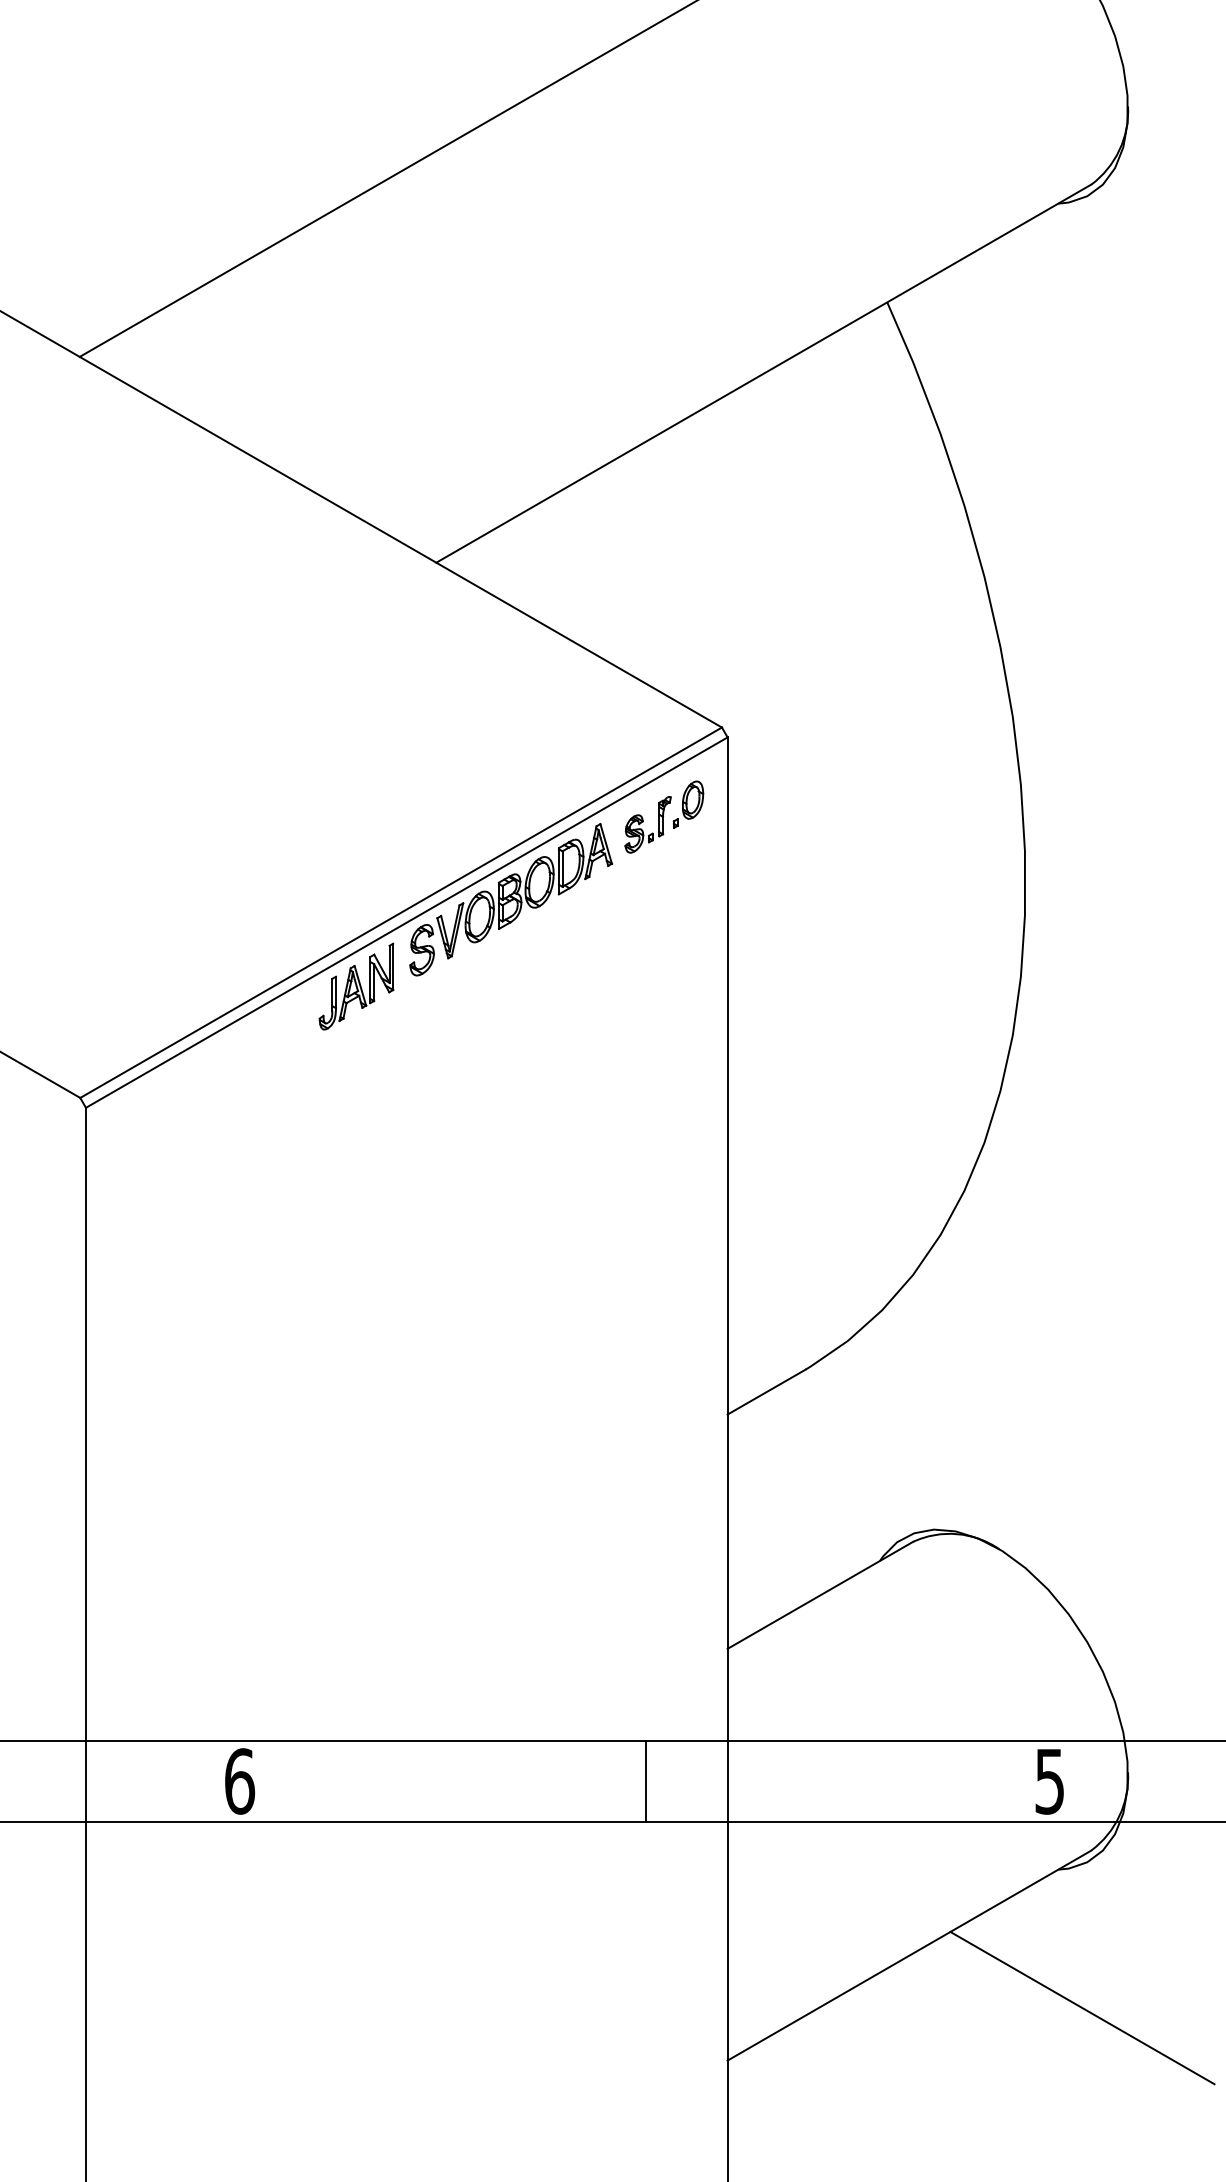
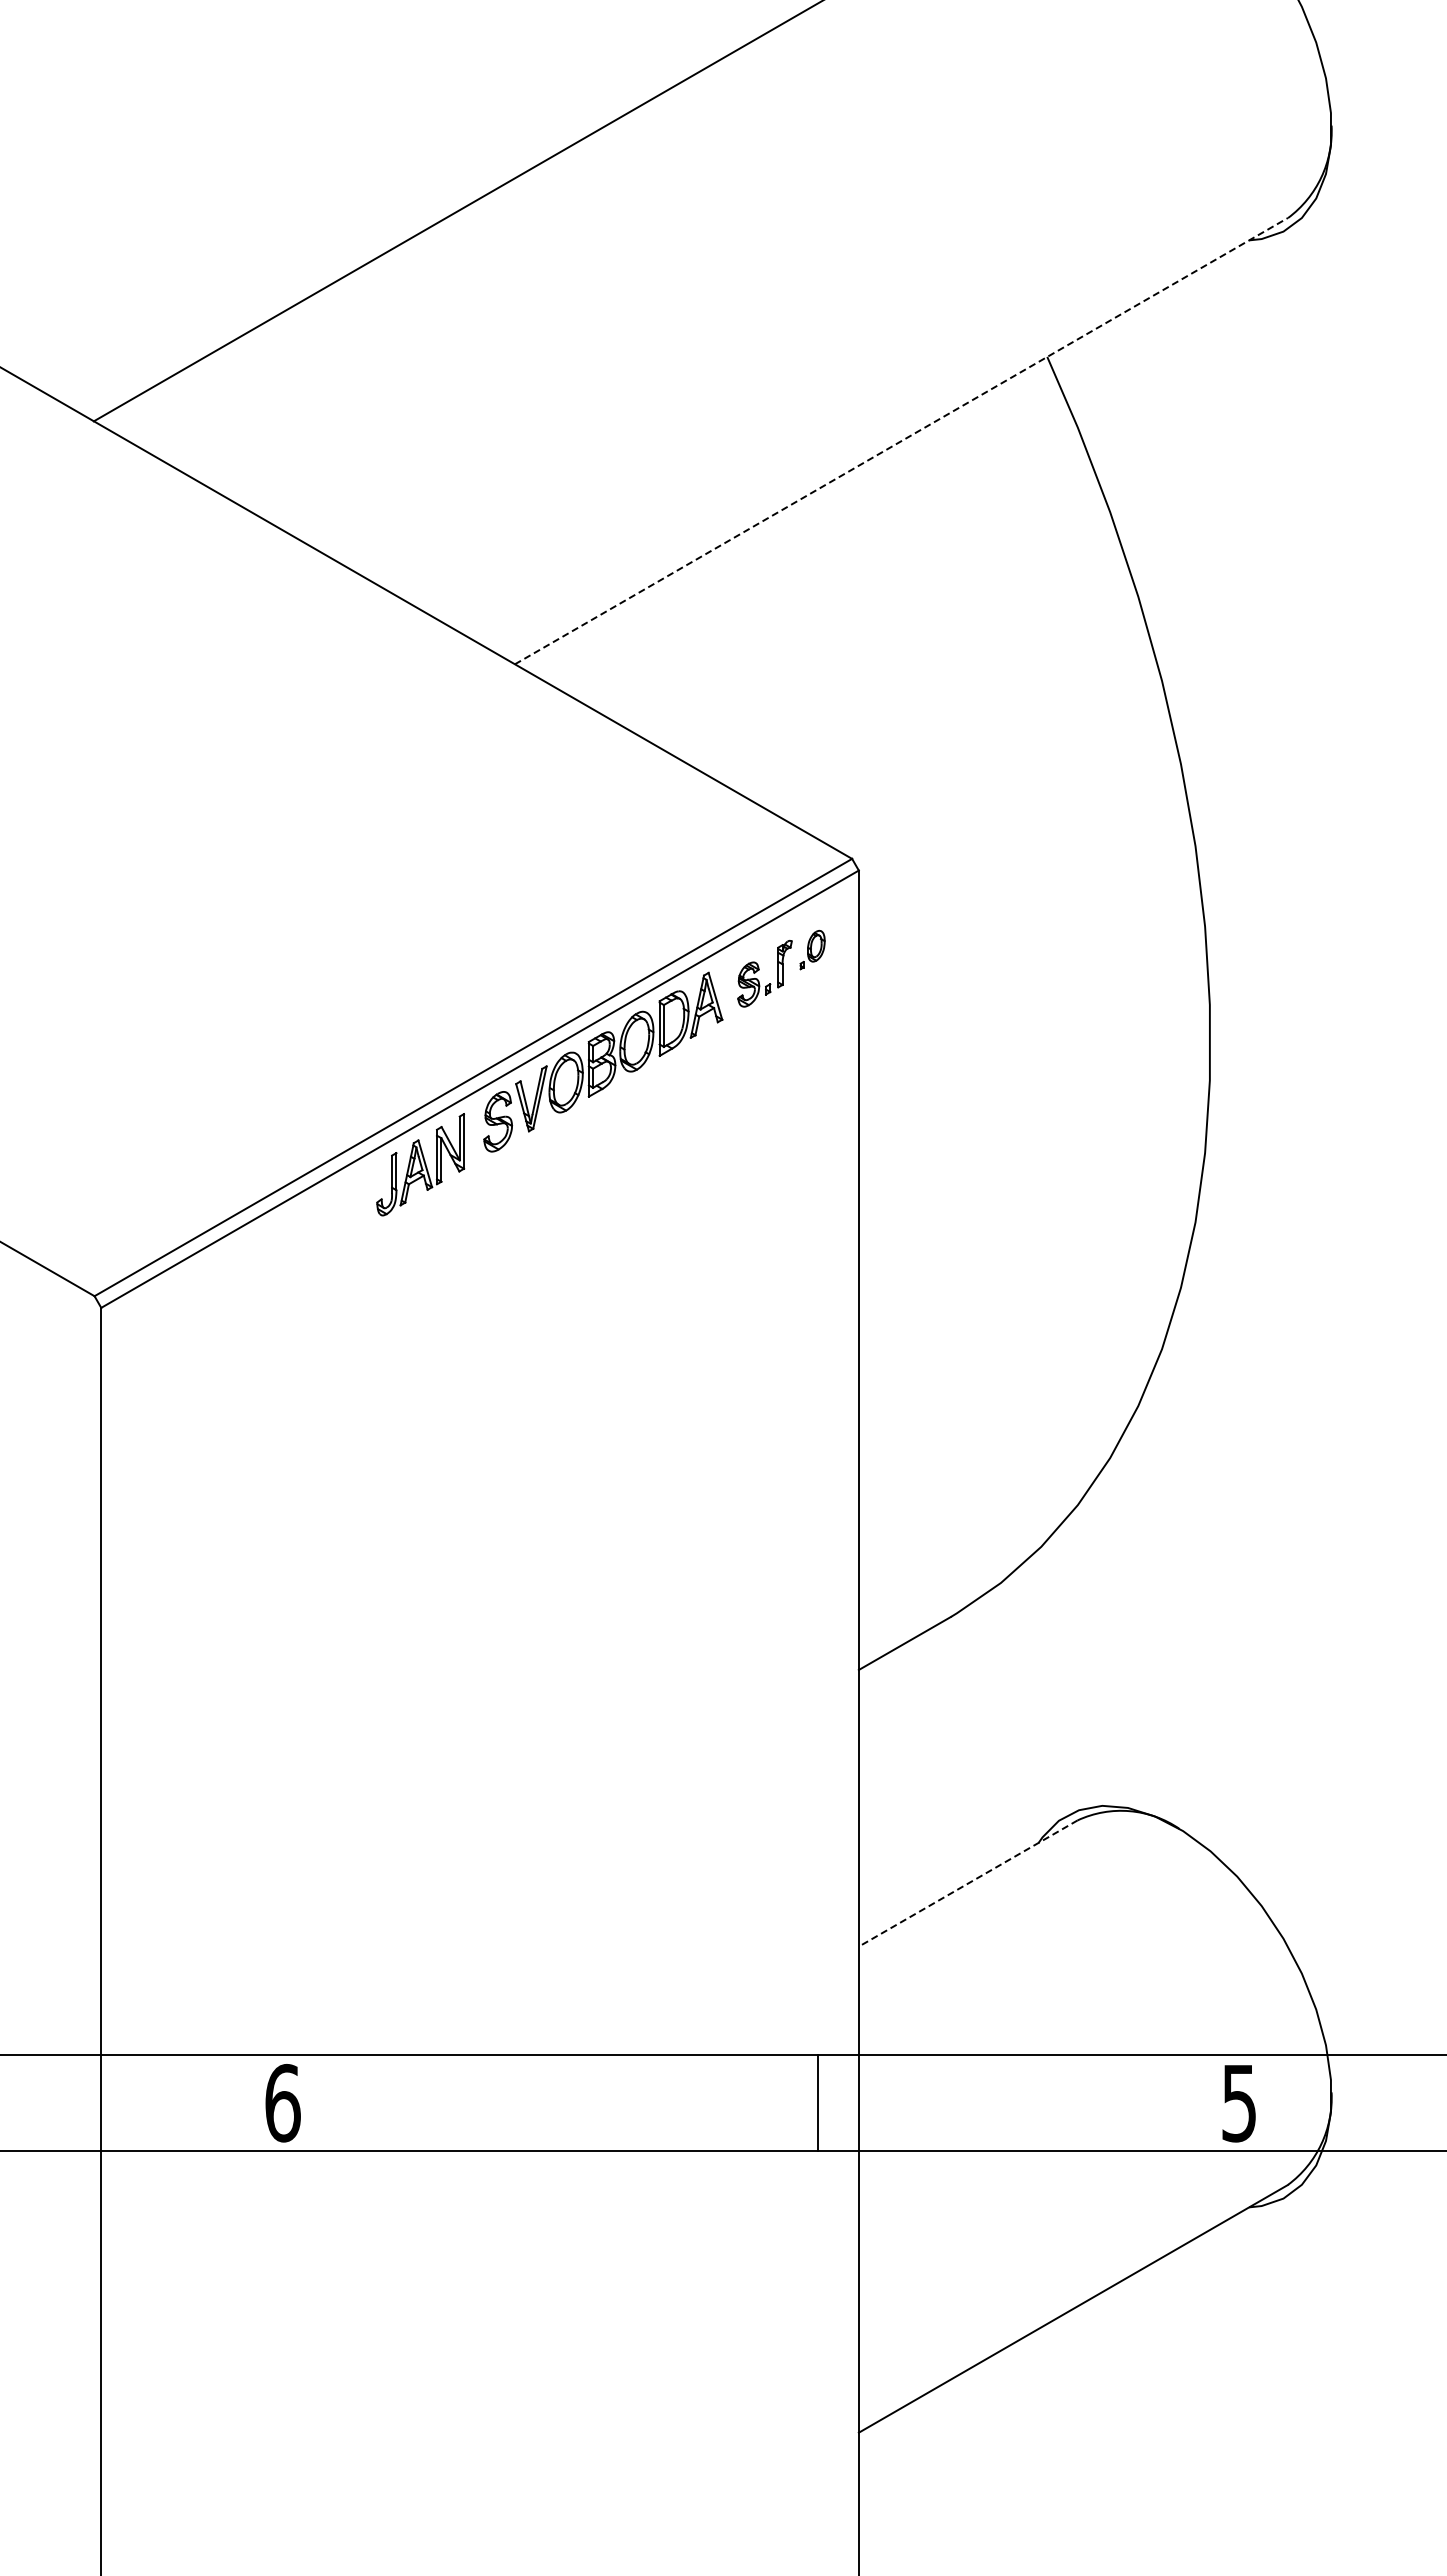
line: (763, 373) -> (901, 440), solid -> dashed
part: (688, 804) -> (812, 949), size x0.7
line: (819, 1595) -> (967, 1883), solid -> dashed
line: (646, 1780) -> (818, 2102), moved
line: (1082, 2007) -> (1277, 2370), removed

